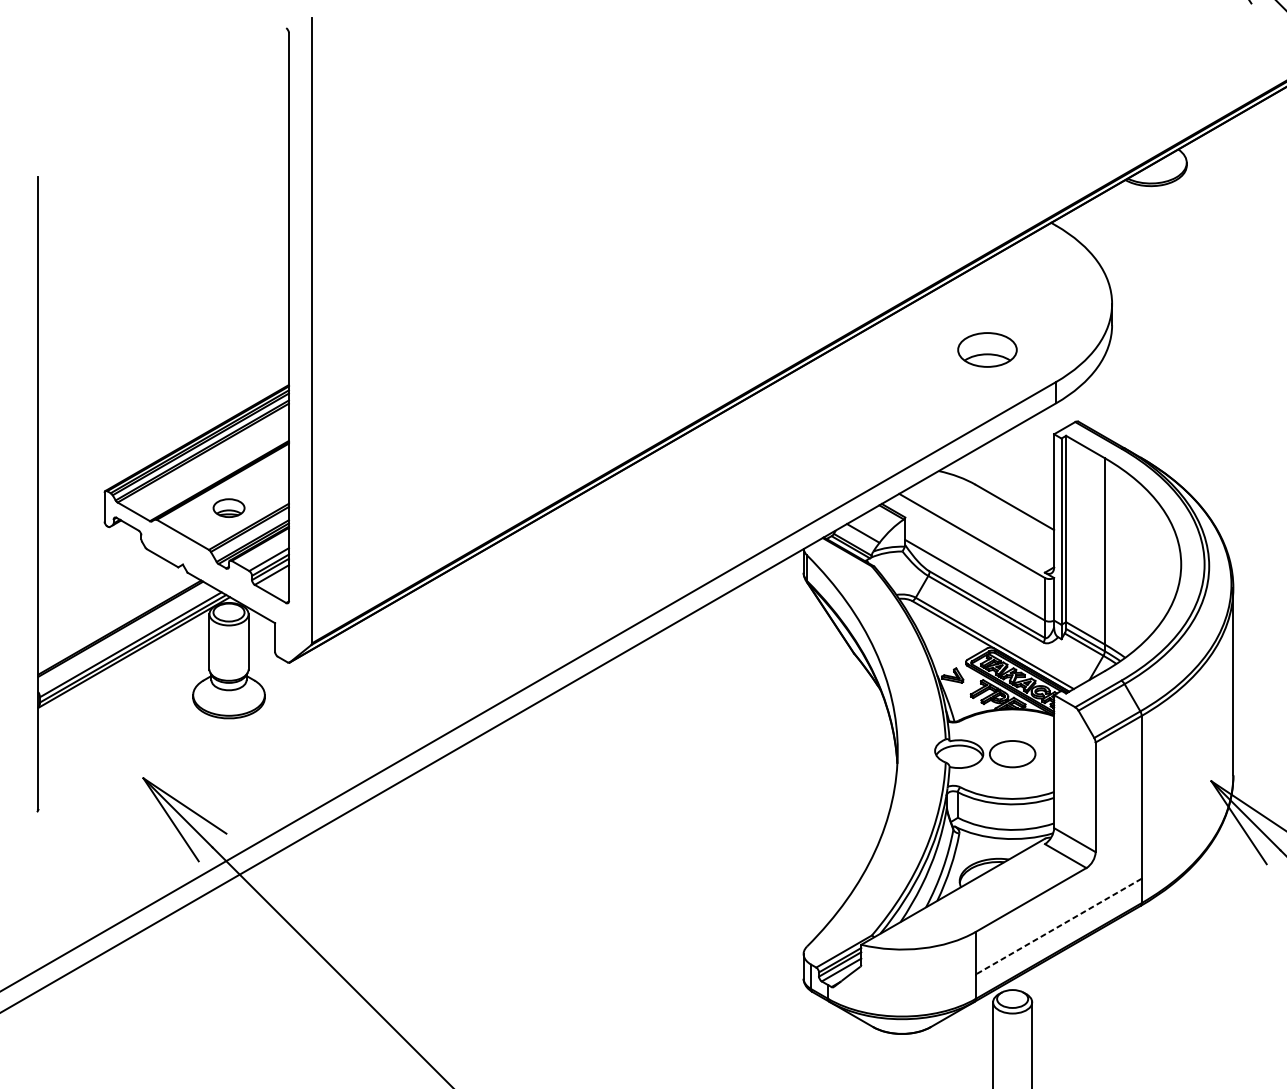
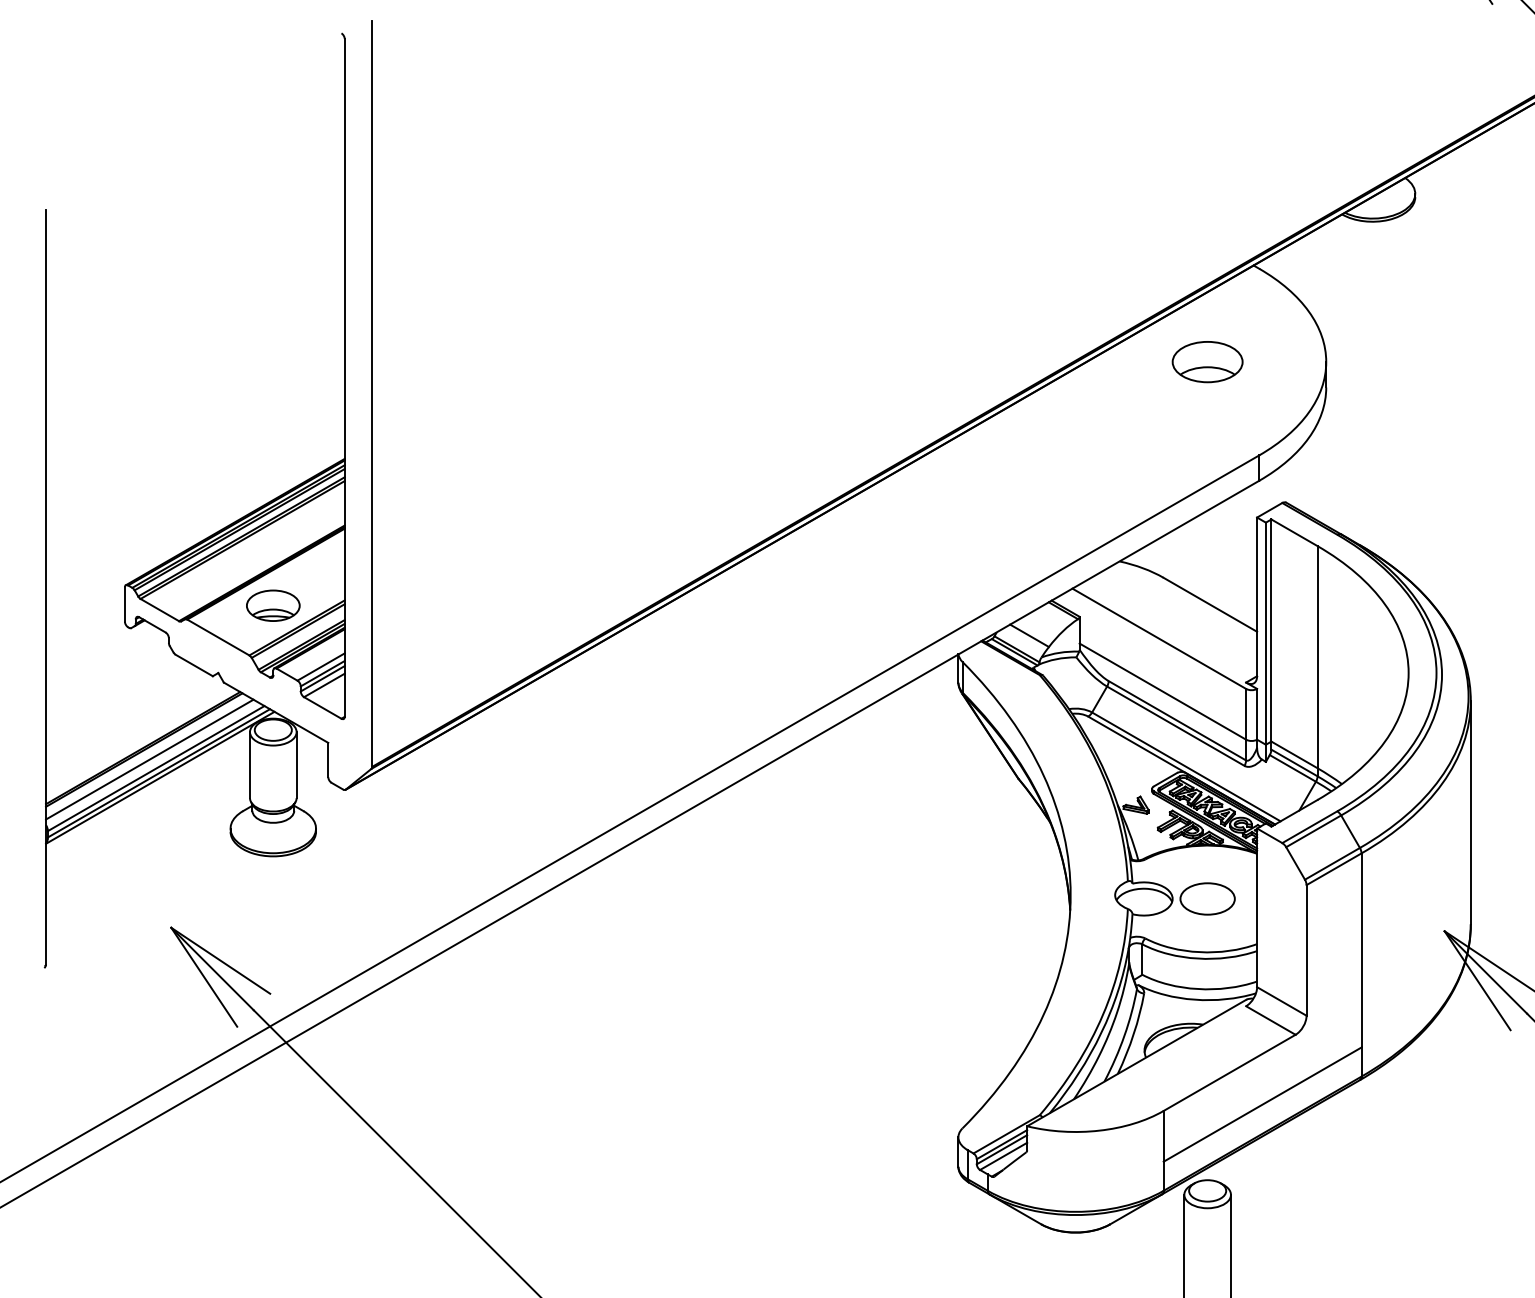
part: (987, 350) -> (1207, 362), moved
part: (229, 508) -> (273, 605), size x1.43
line: (125, 637) -> (149, 759), added
line: (1058, 926) -> (1262, 1104), dashed -> solid

